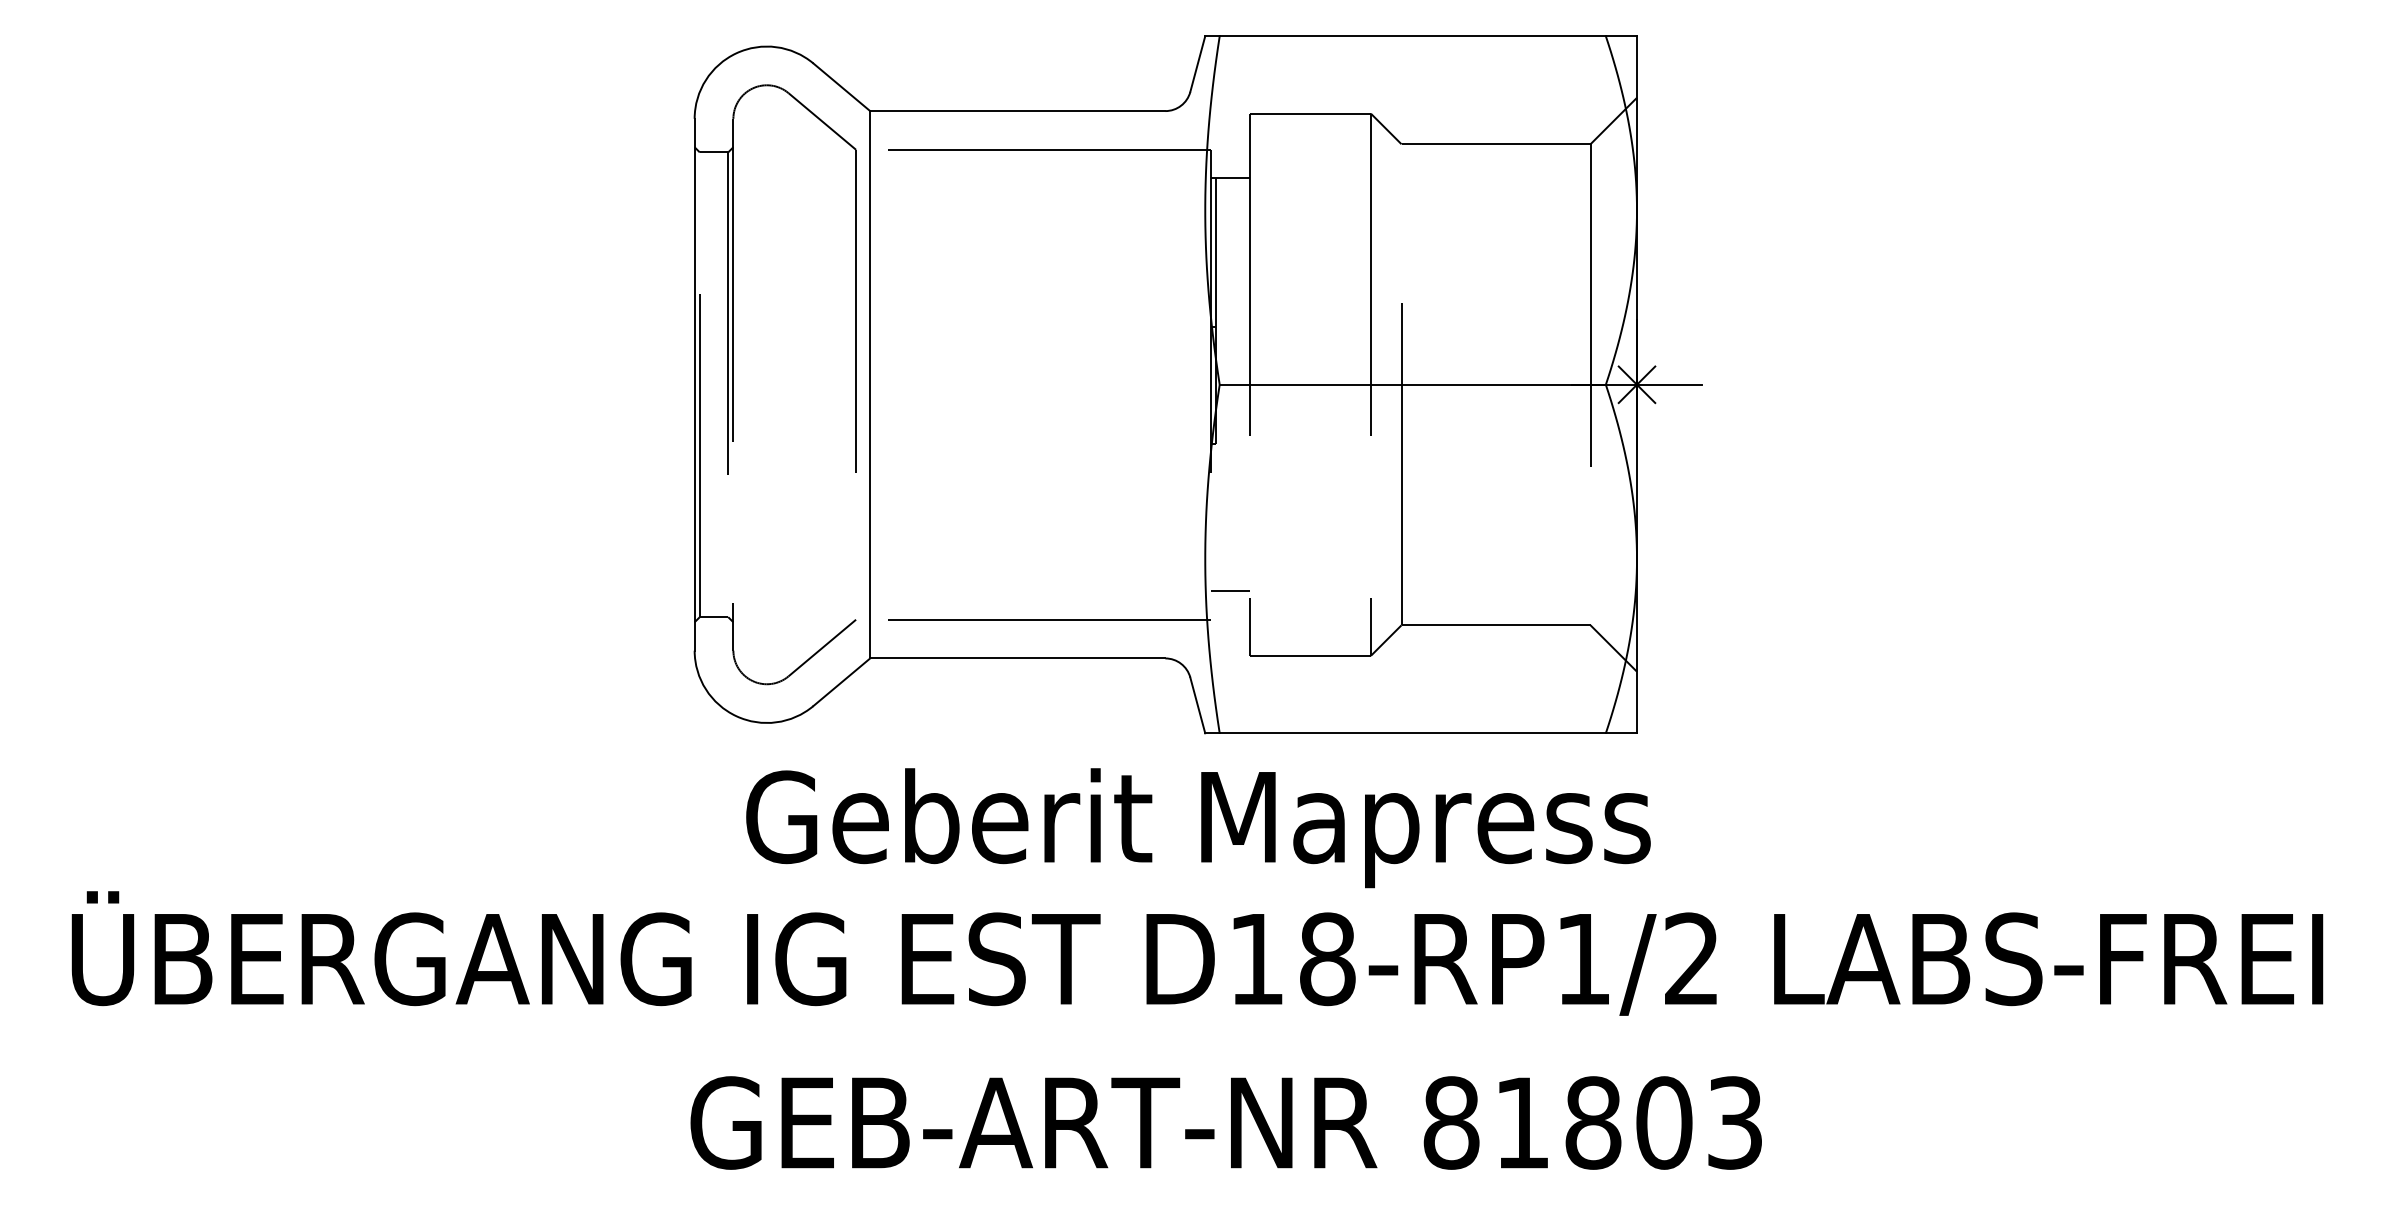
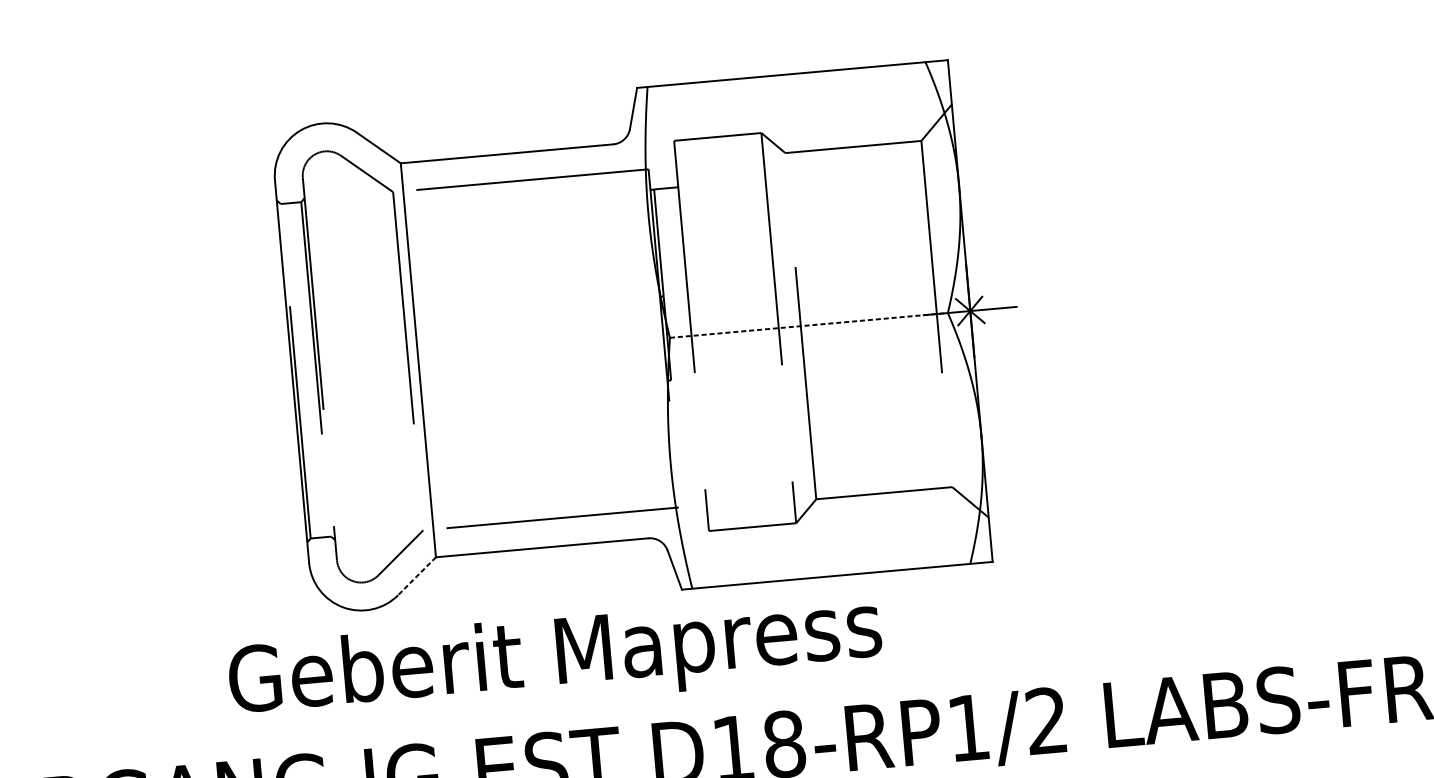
line: (1413, 384) -> (809, 325), solid -> dashed
line: (1230, 591) -> (690, 485), removed
line: (841, 682) -> (416, 576), solid -> dashed
text: (1198, 828) -> (555, 659), moved

